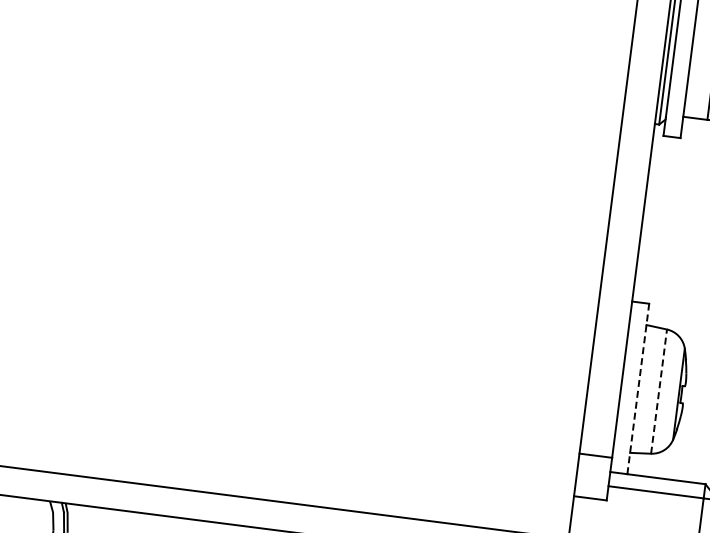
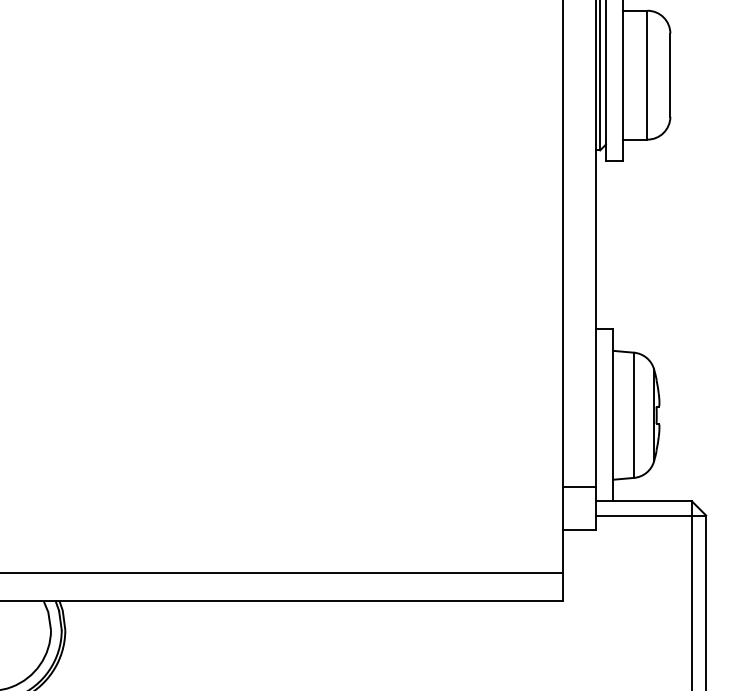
line: (638, 389) -> (613, 415), dashed -> solid
line: (659, 391) -> (634, 415), dashed -> solid

